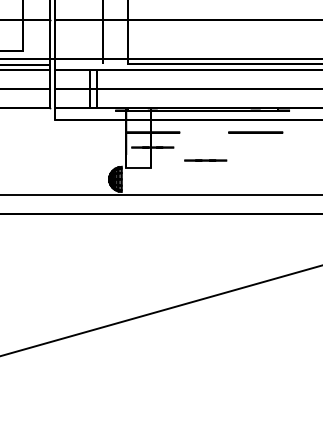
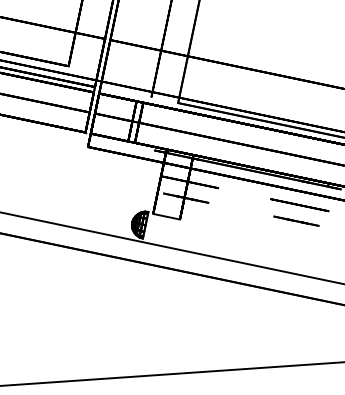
line: (205, 160) -> (296, 221), moved

